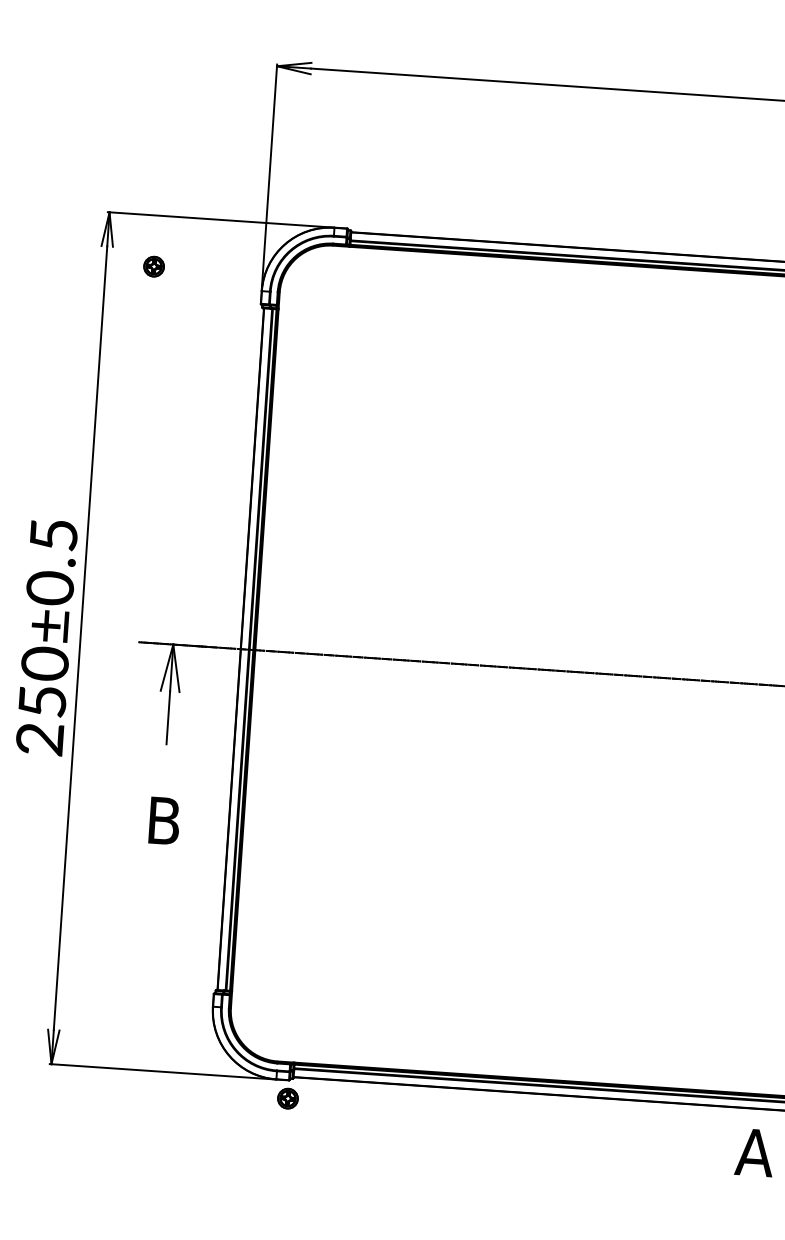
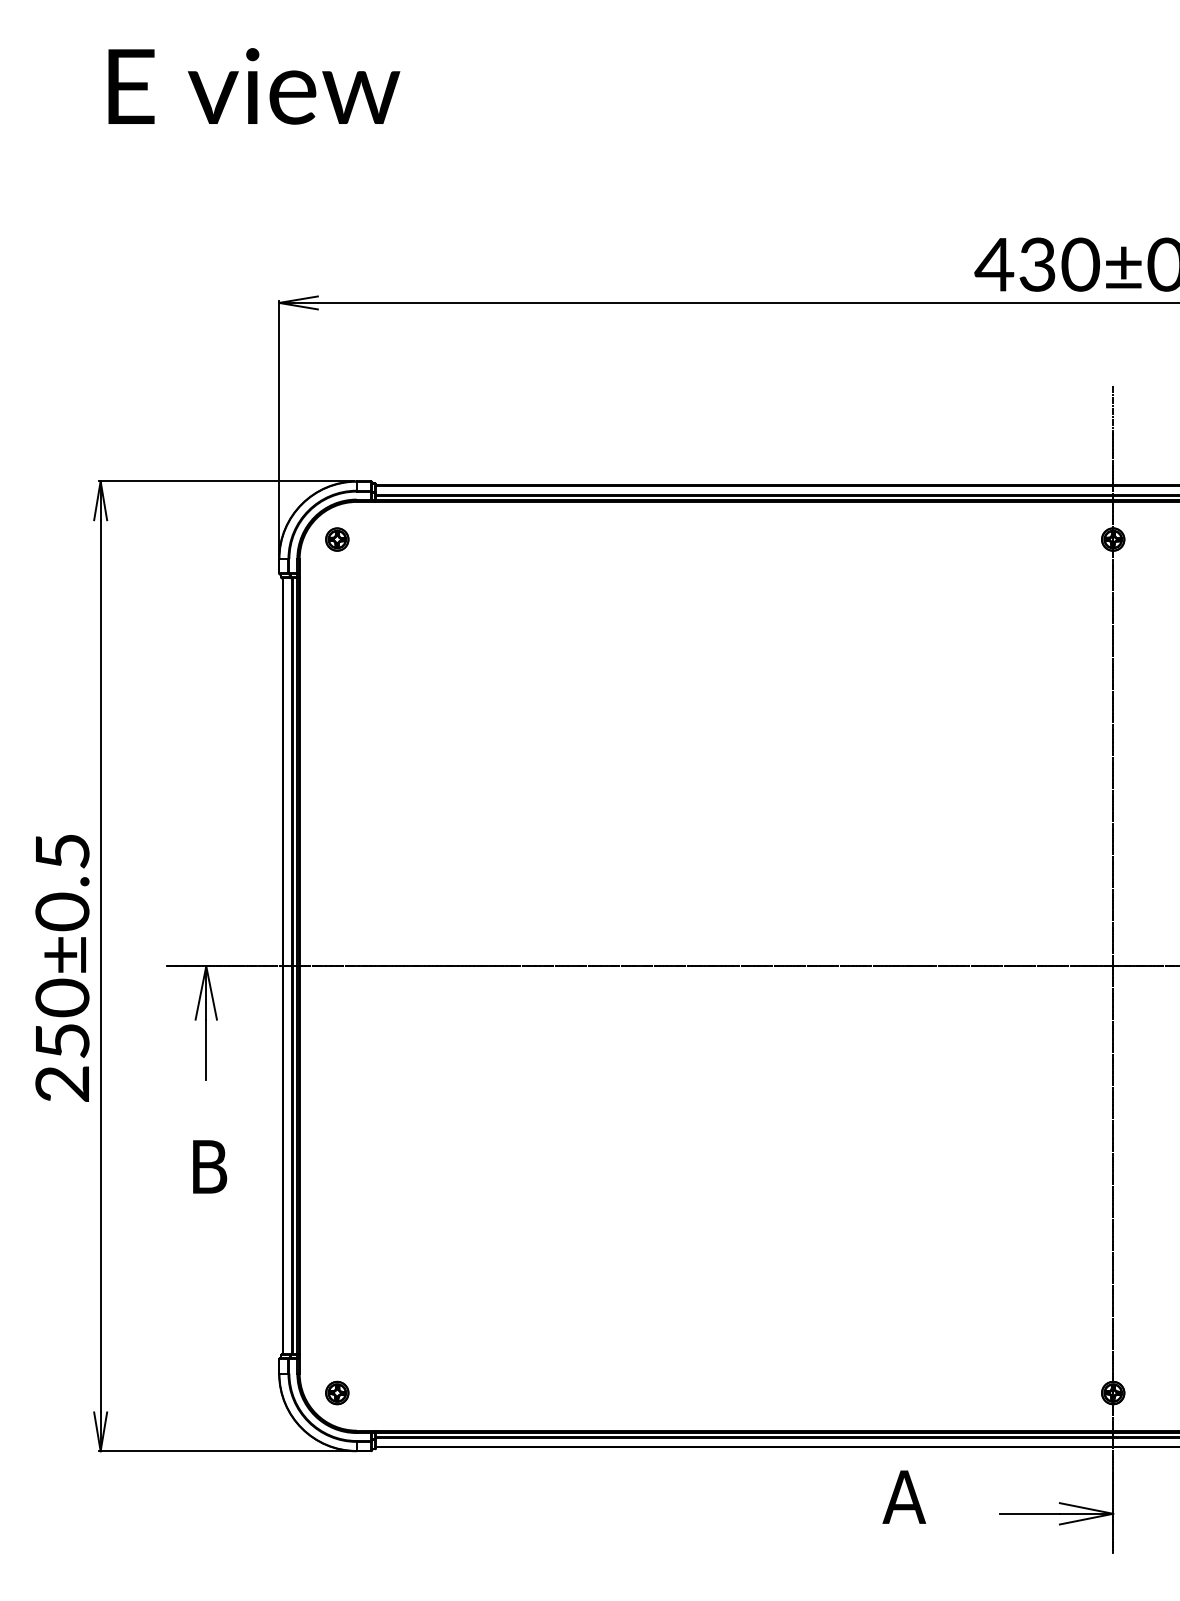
part: (154, 266) -> (337, 539), moved
part: (288, 1098) -> (337, 1392), moved

